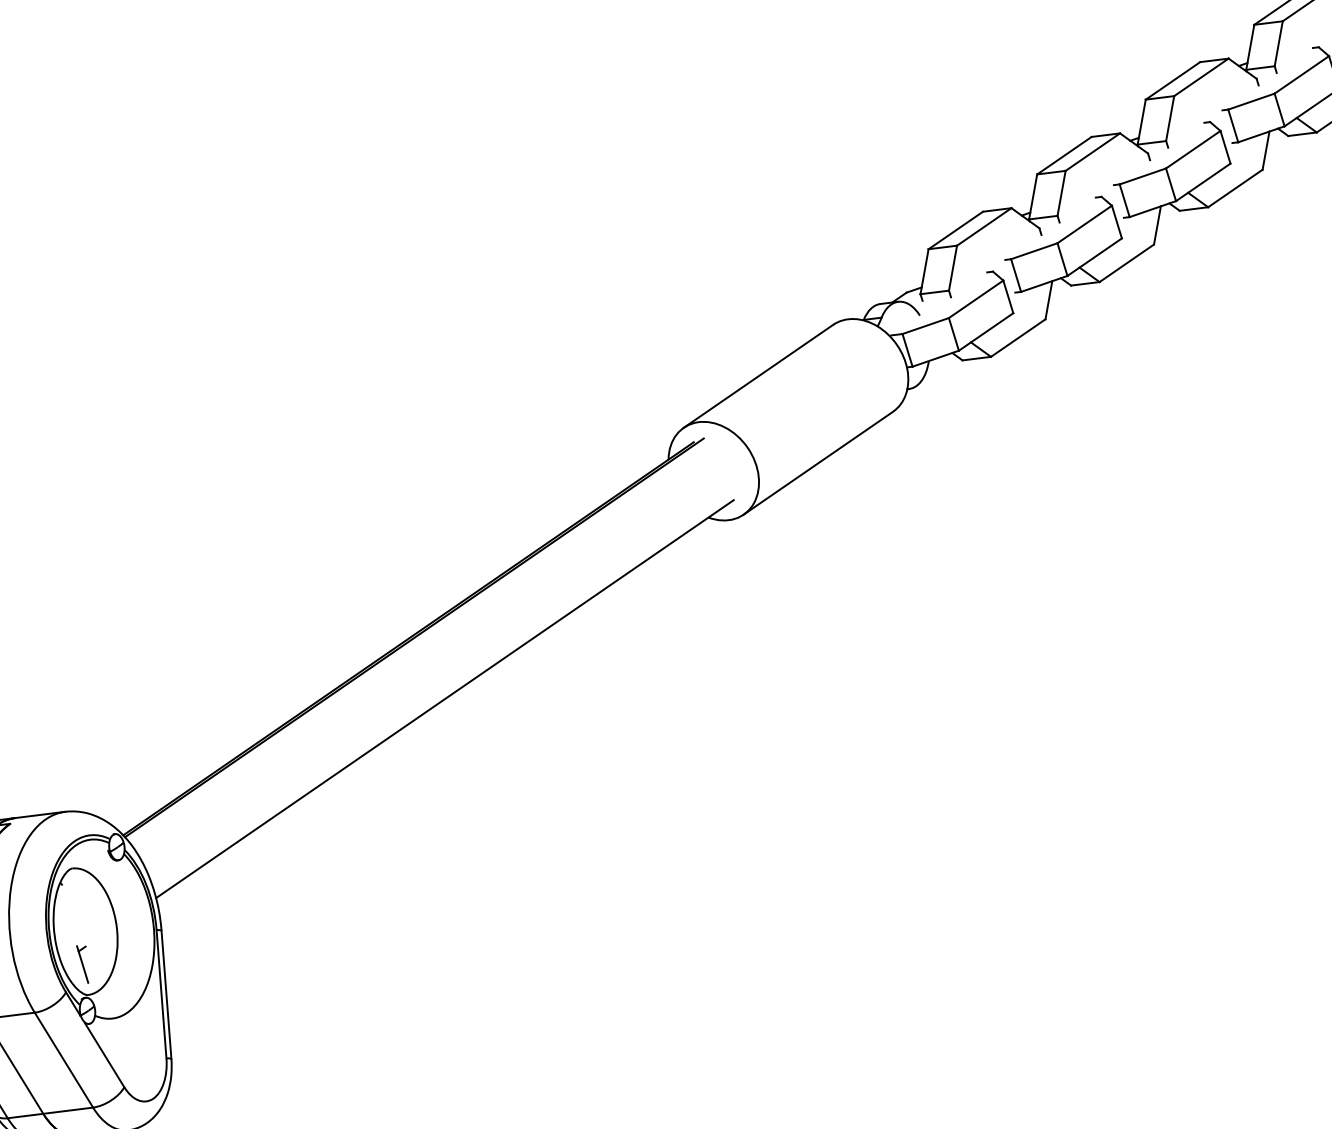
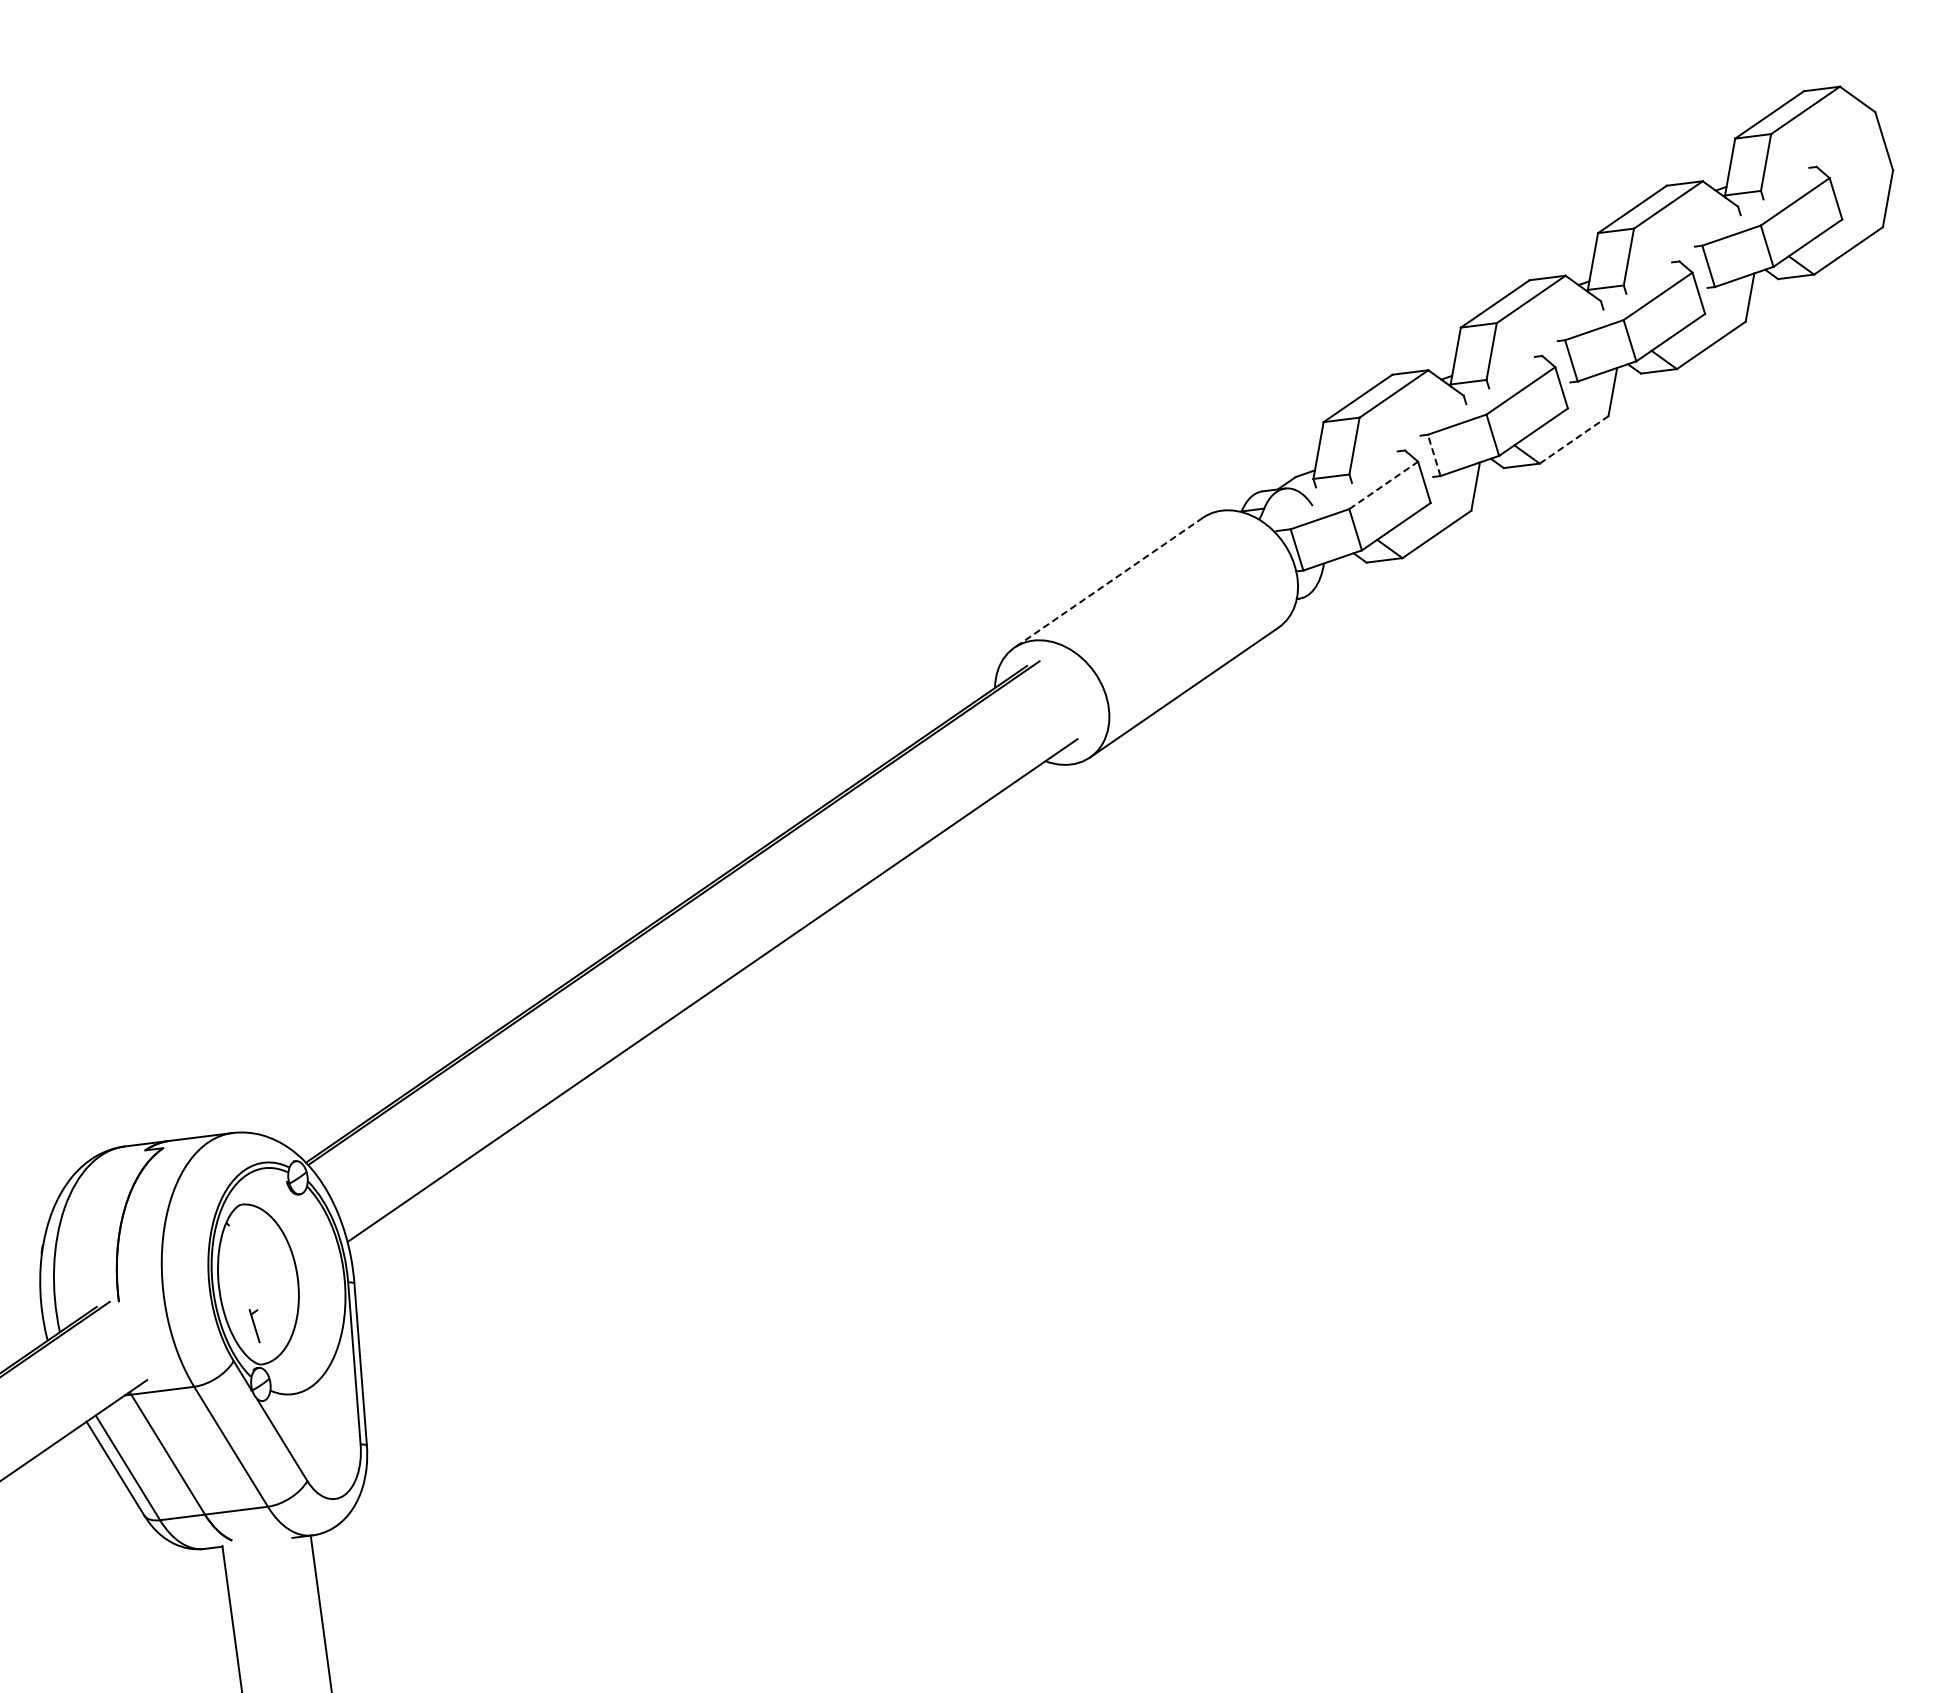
line: (1127, 262) -> (1574, 439), solid -> dashed
line: (1016, 275) -> (1434, 455), solid -> dashed
line: (975, 299) -> (1383, 485), solid -> dashed
line: (758, 376) -> (1108, 582), solid -> dashed
part: (82, 964) -> (254, 1326), size x0.7

